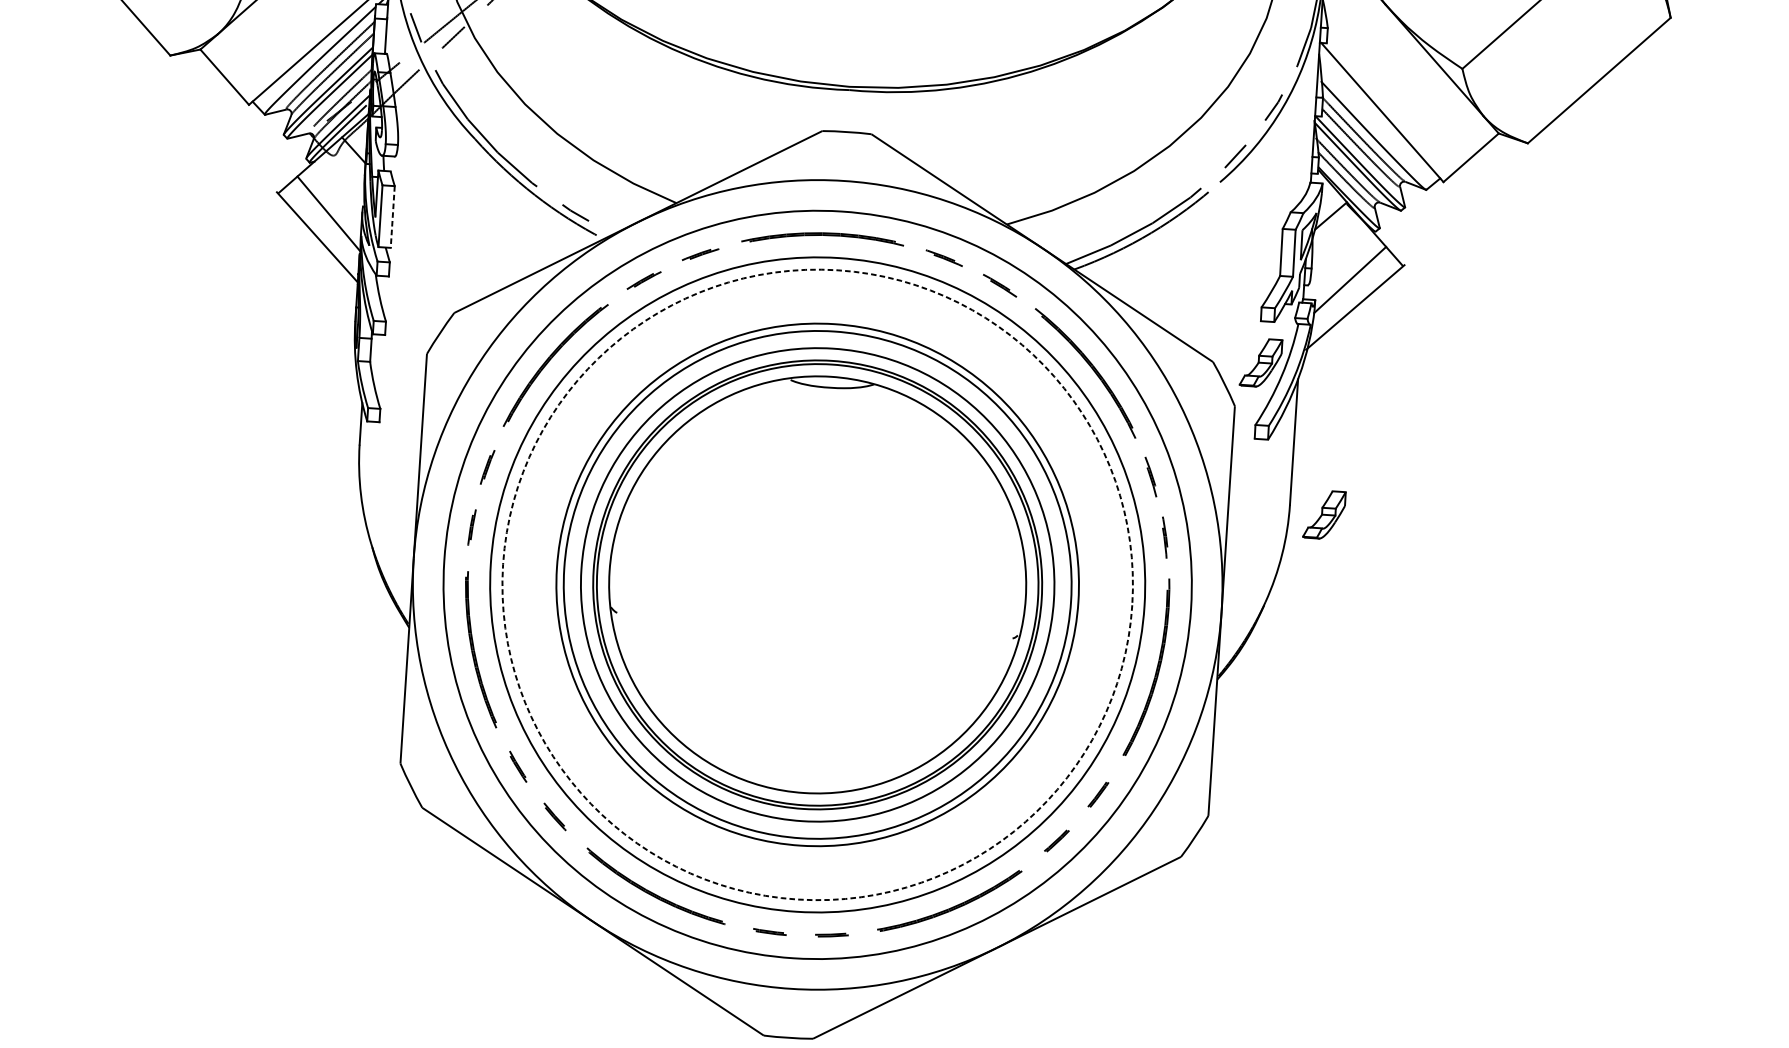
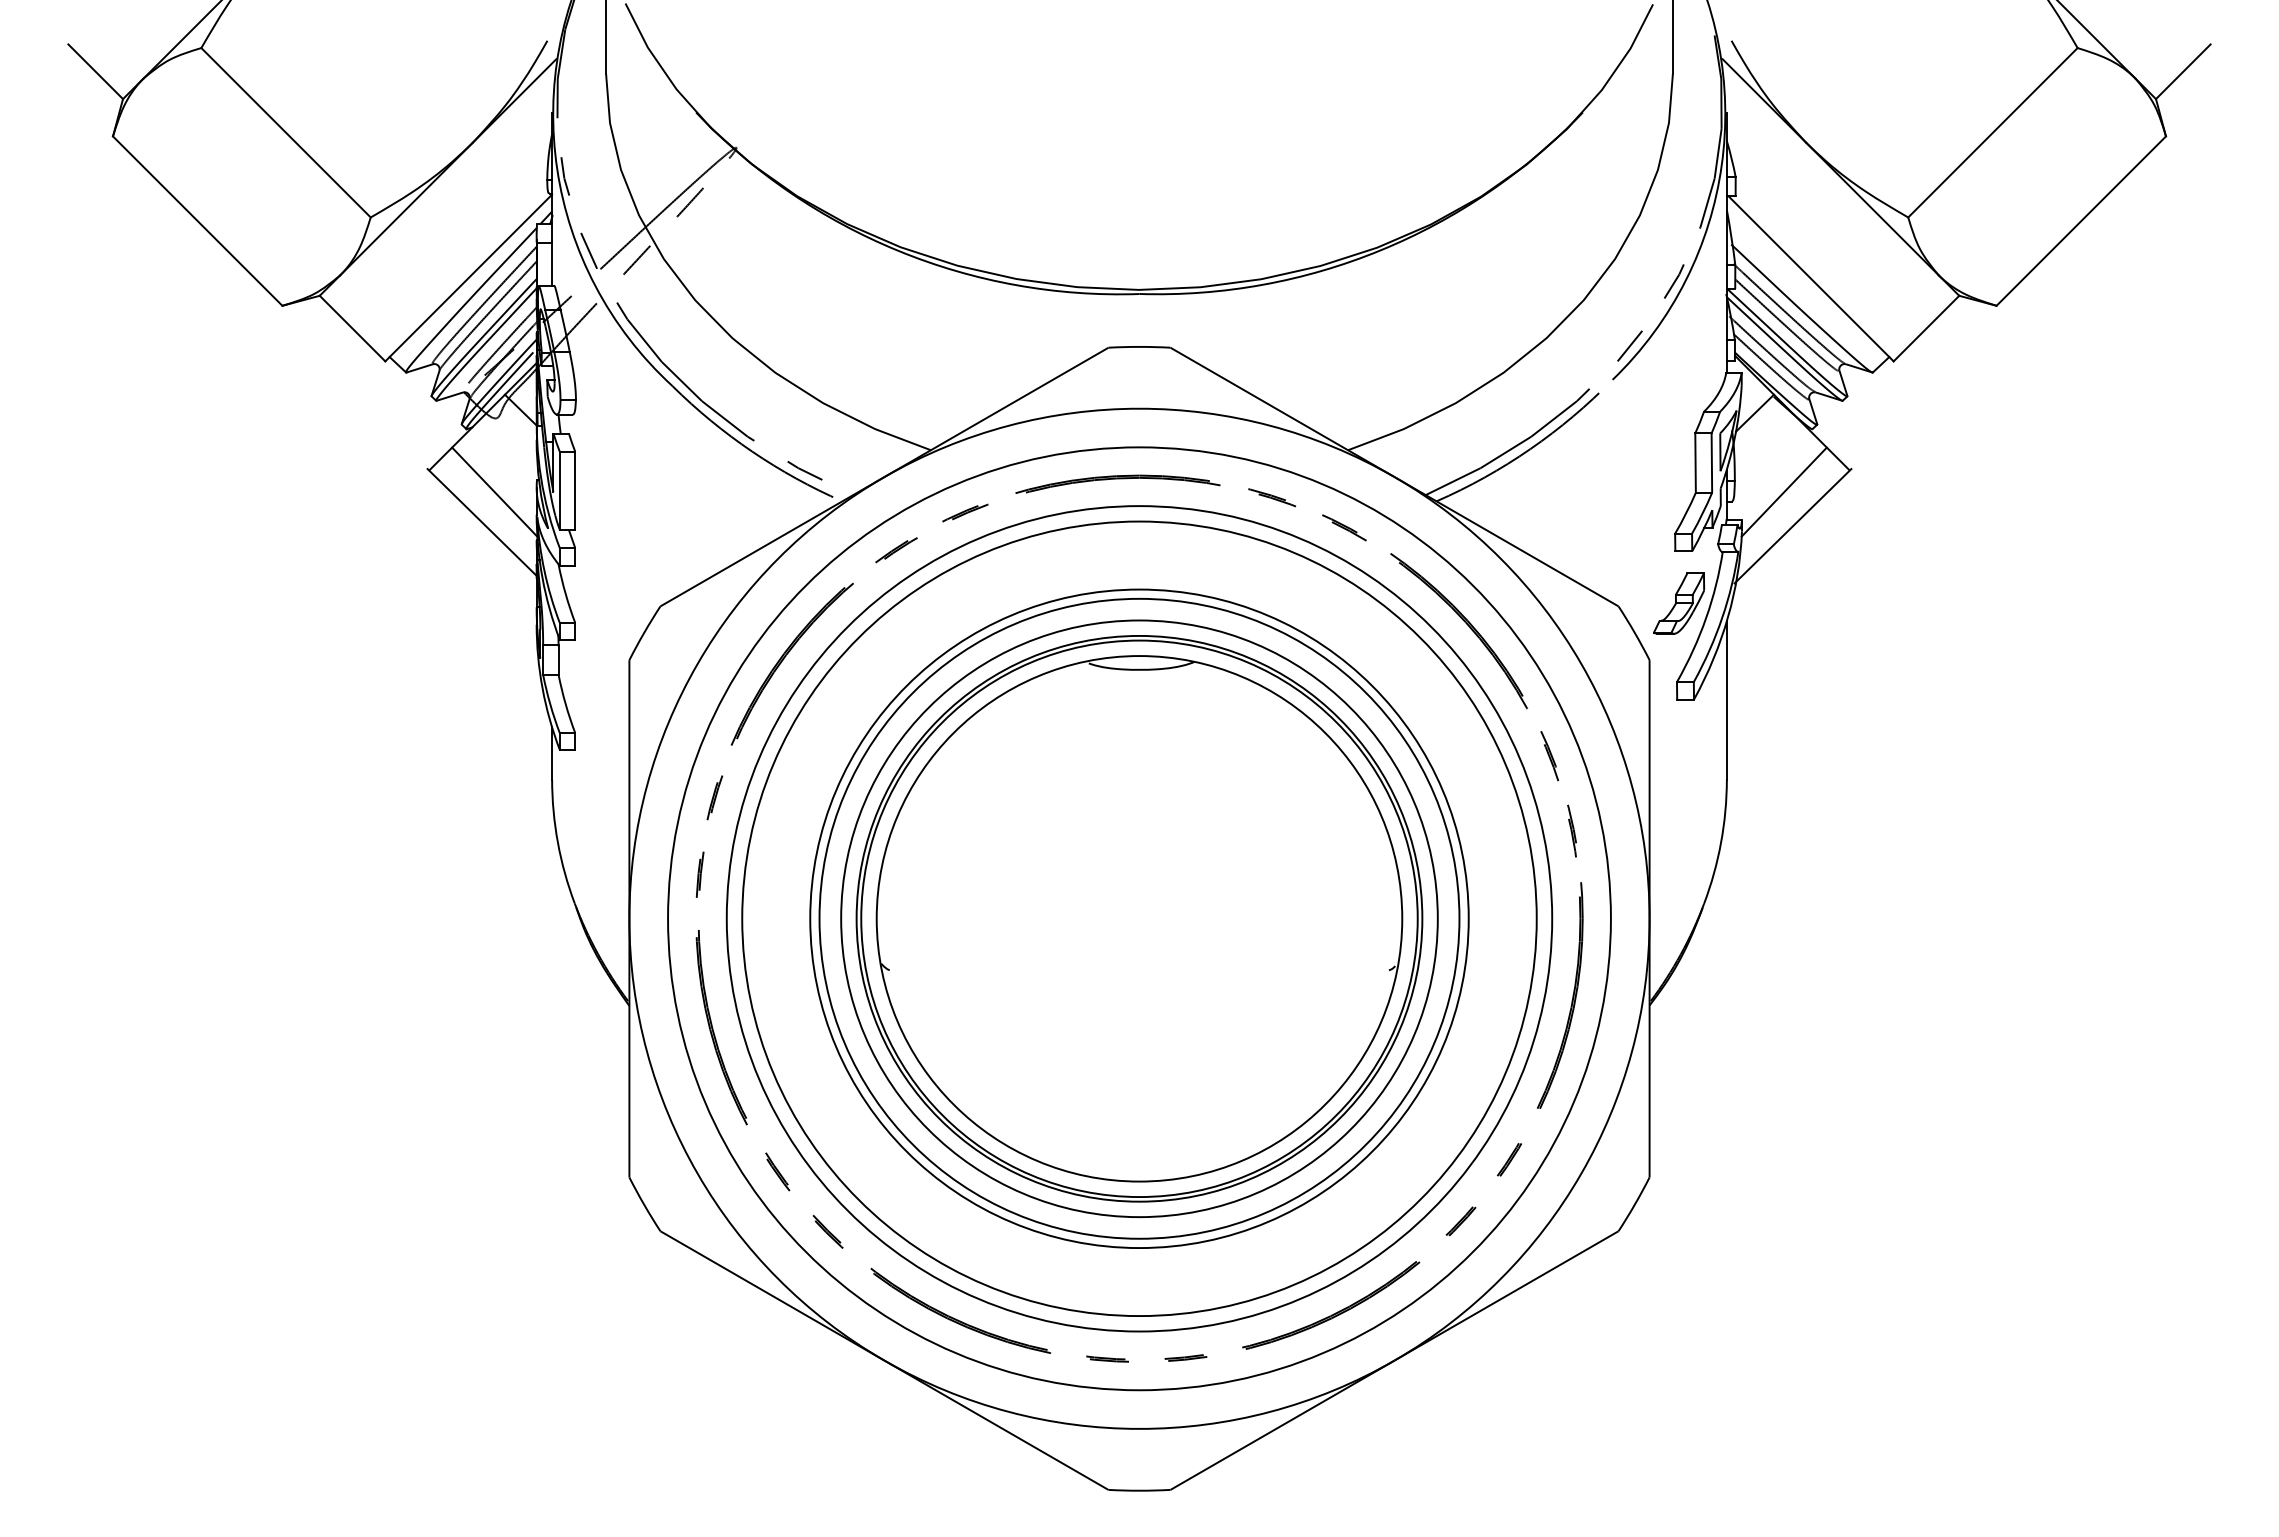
line: (392, 216) -> (575, 490), dashed -> solid
part: (1324, 514) -> (1770, 789), removed
circle: (817, 584) -> (1139, 918), dashed -> solid

